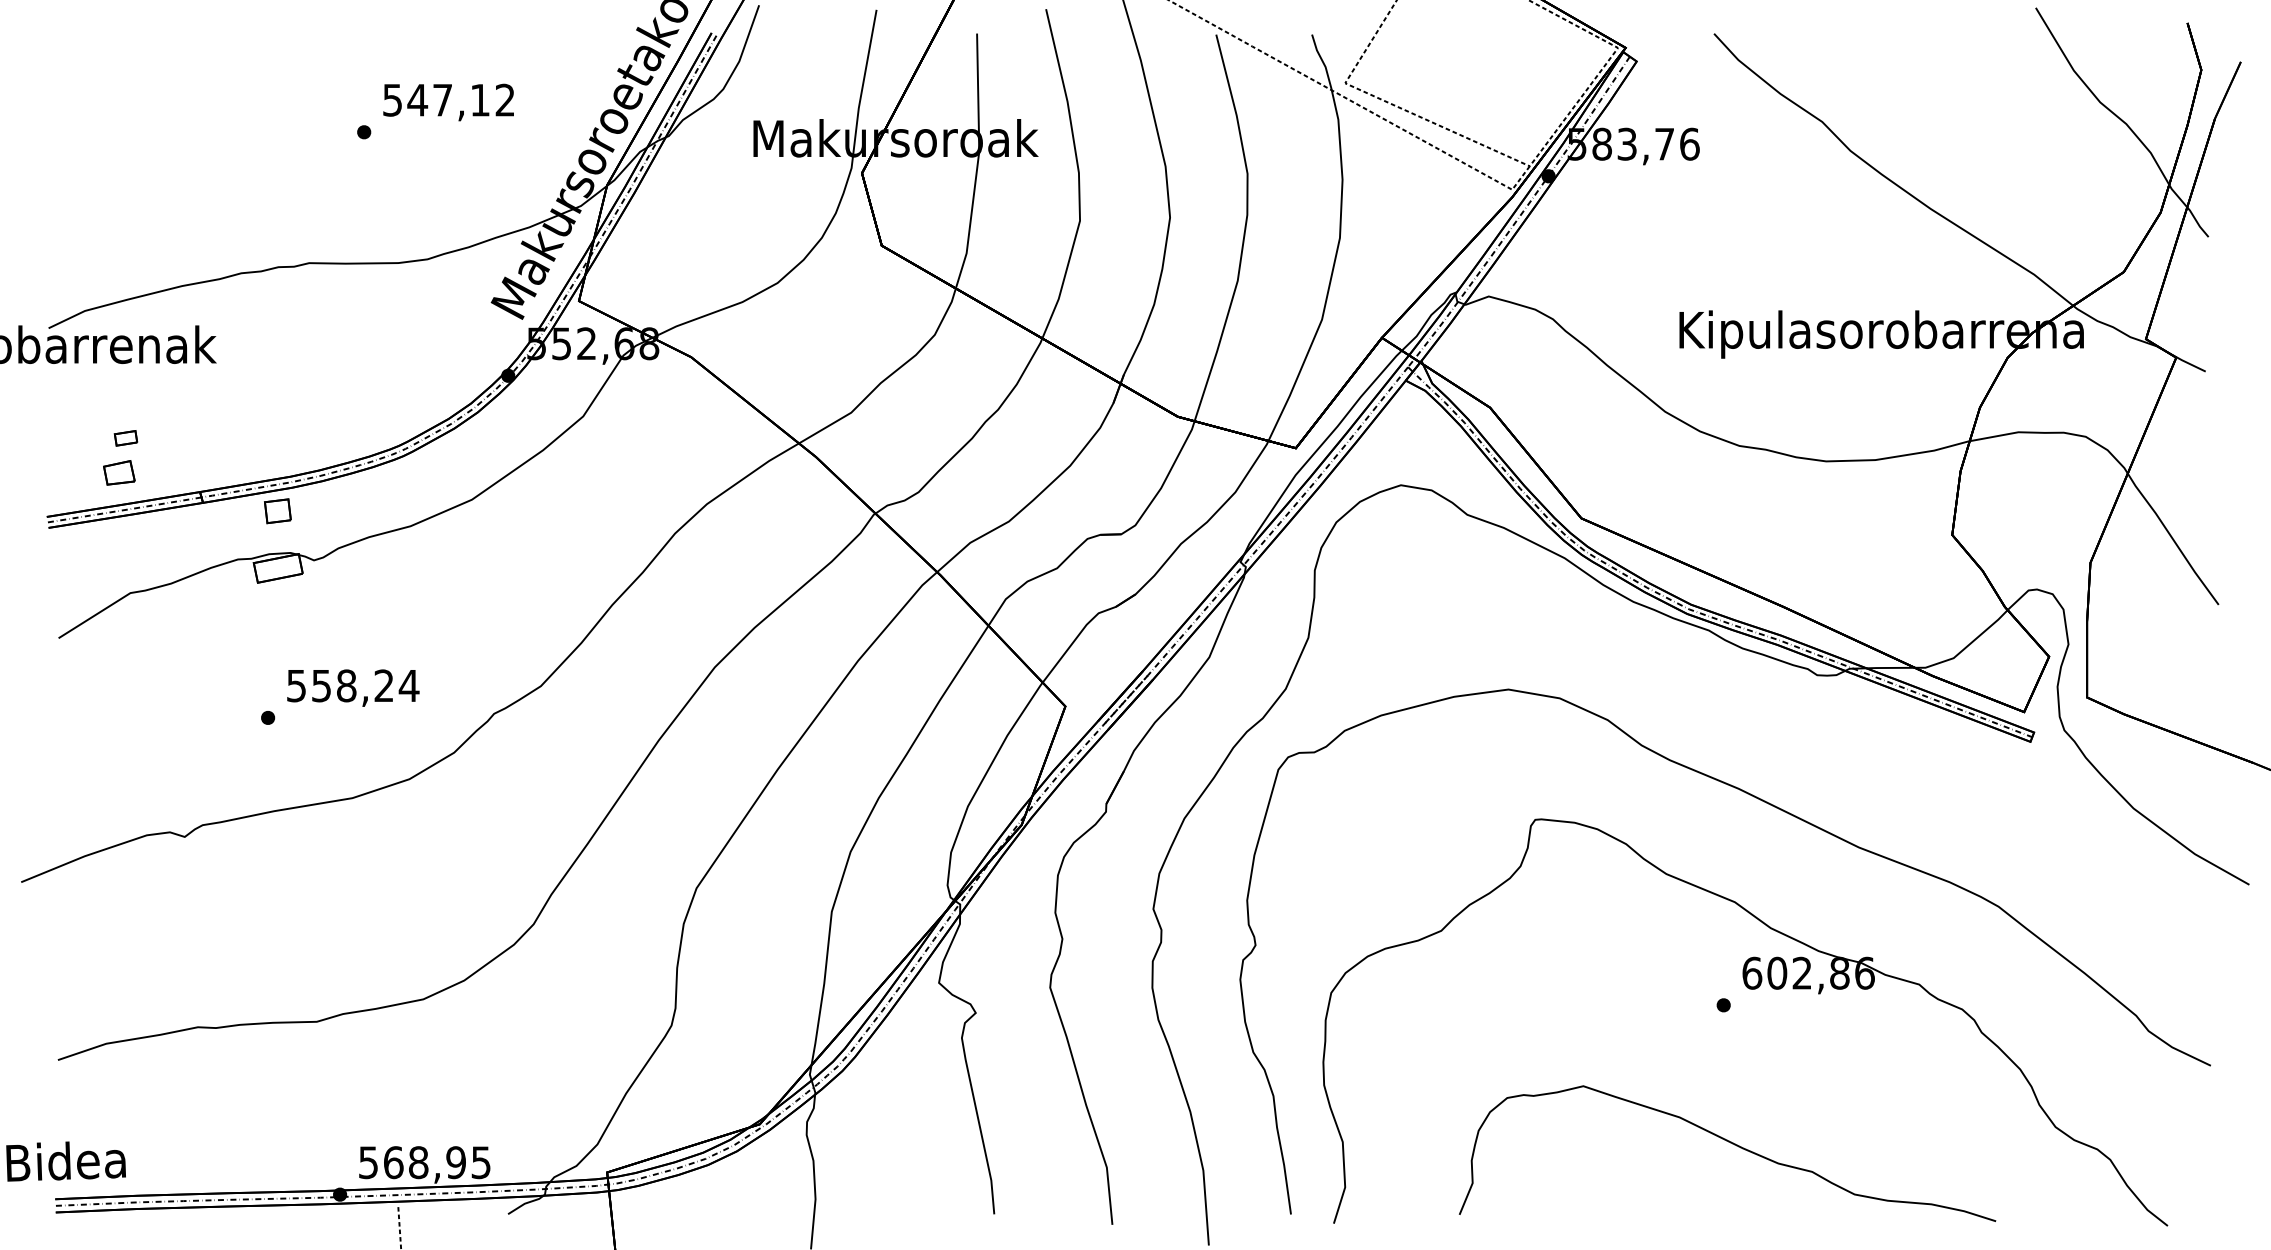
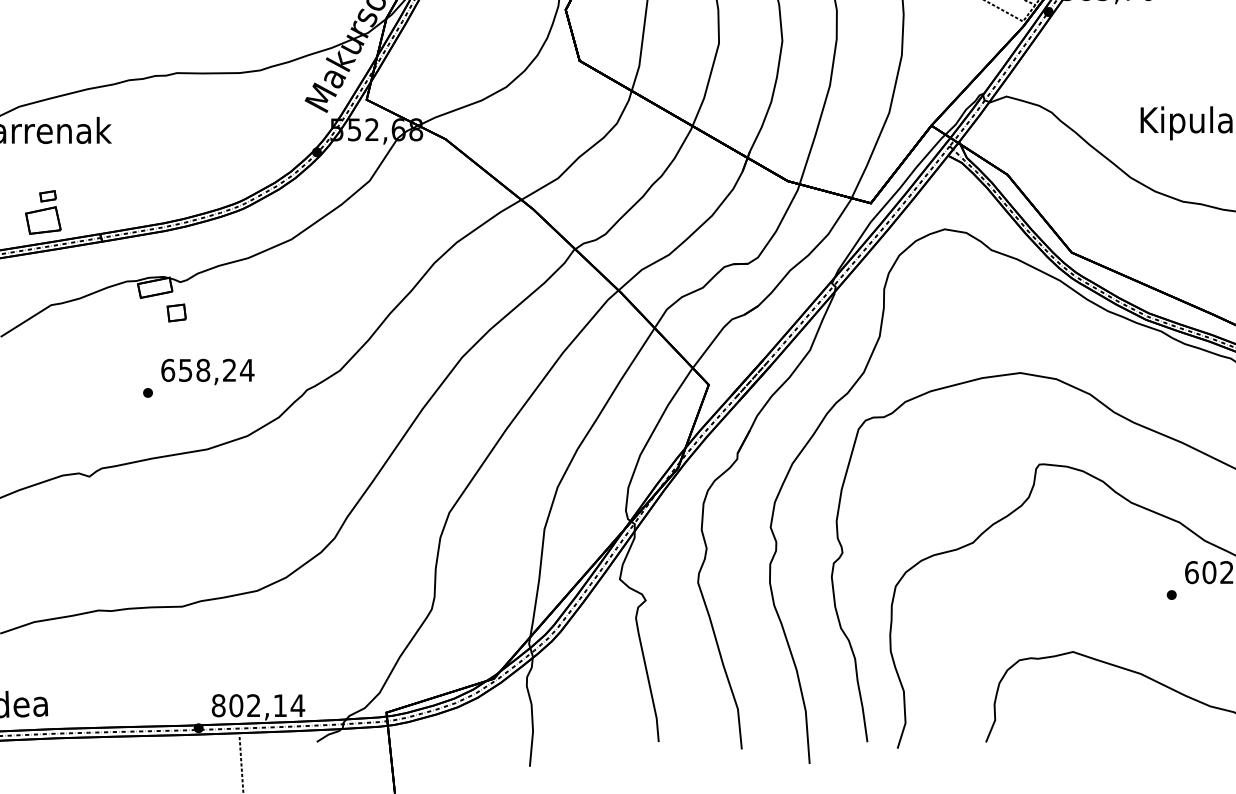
part: (119, 472) -> (43, 220), size x1.6
part: (277, 511) -> (176, 313), moved
text: (296, 685) -> (168, 370), 558,24 -> 658,24
text: (424, 1162) -> (258, 705), 568,95 -> 802,14

